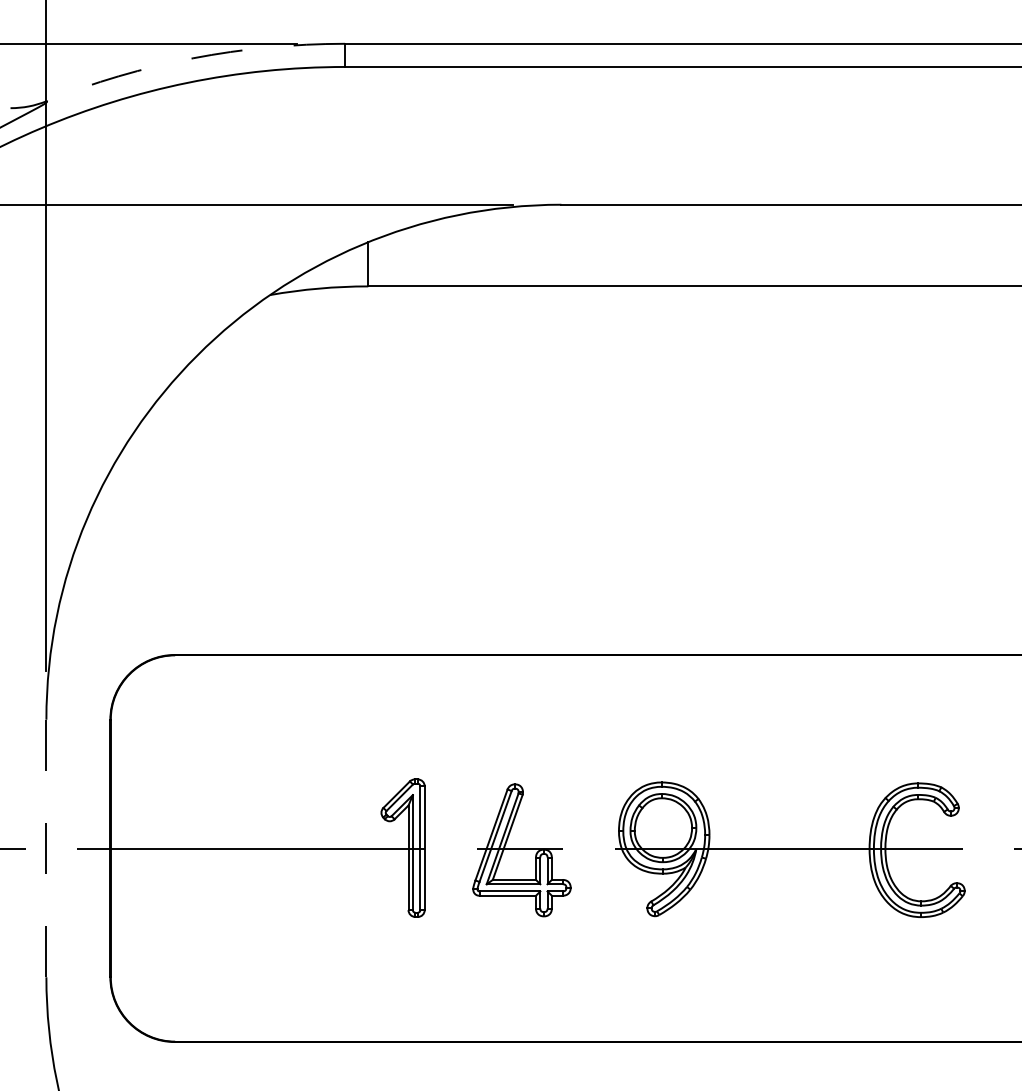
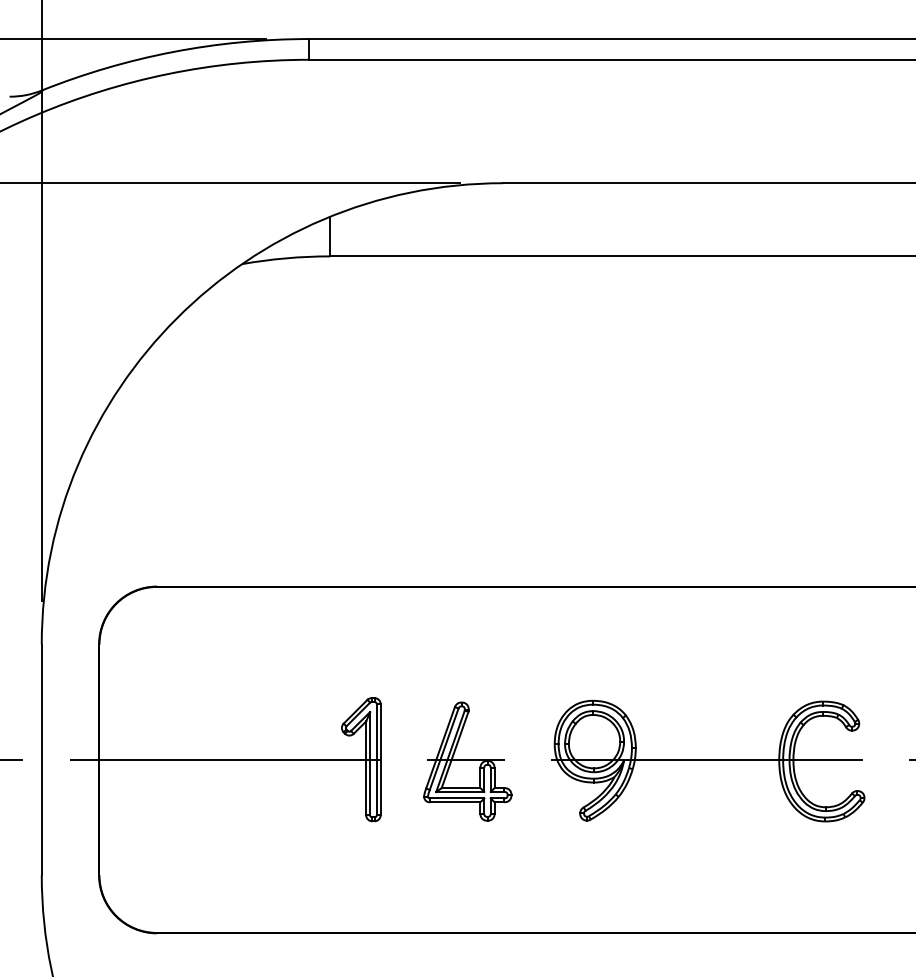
arc: (193, 58) -> (173, 52), dashed -> solid
line: (46, 848) -> (41, 759), dashed -> solid

